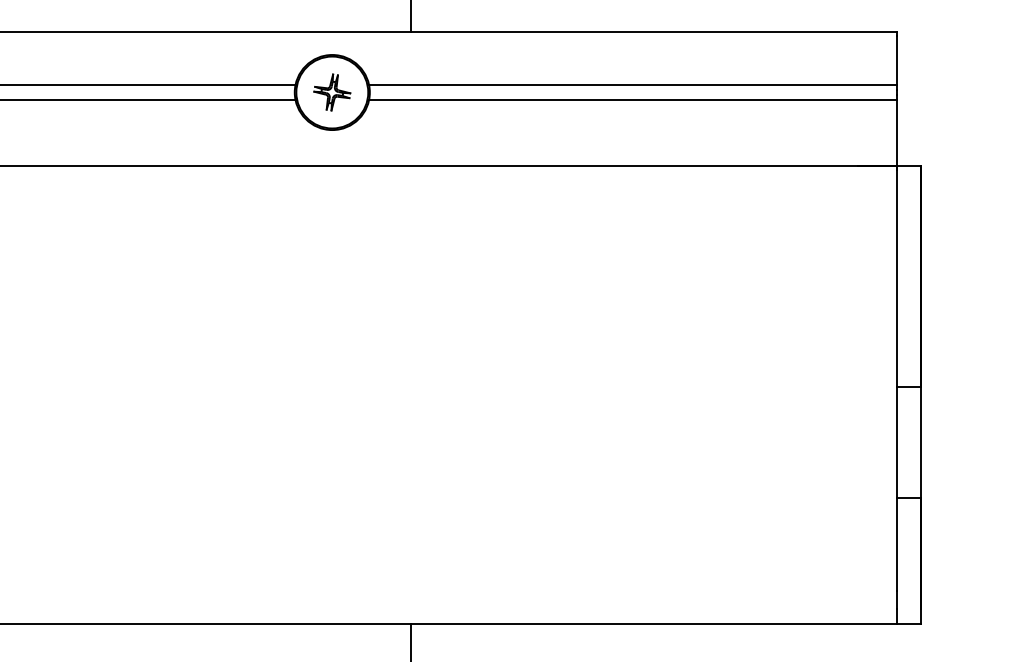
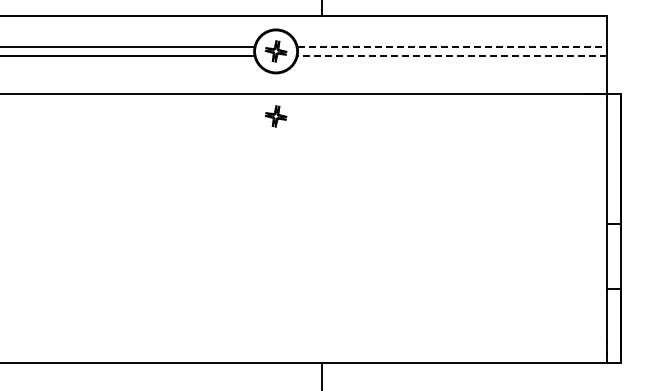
line: (633, 84) -> (452, 46), solid -> dashed
line: (633, 101) -> (452, 56), solid -> dashed
part: (331, 203) -> (275, 116), added

